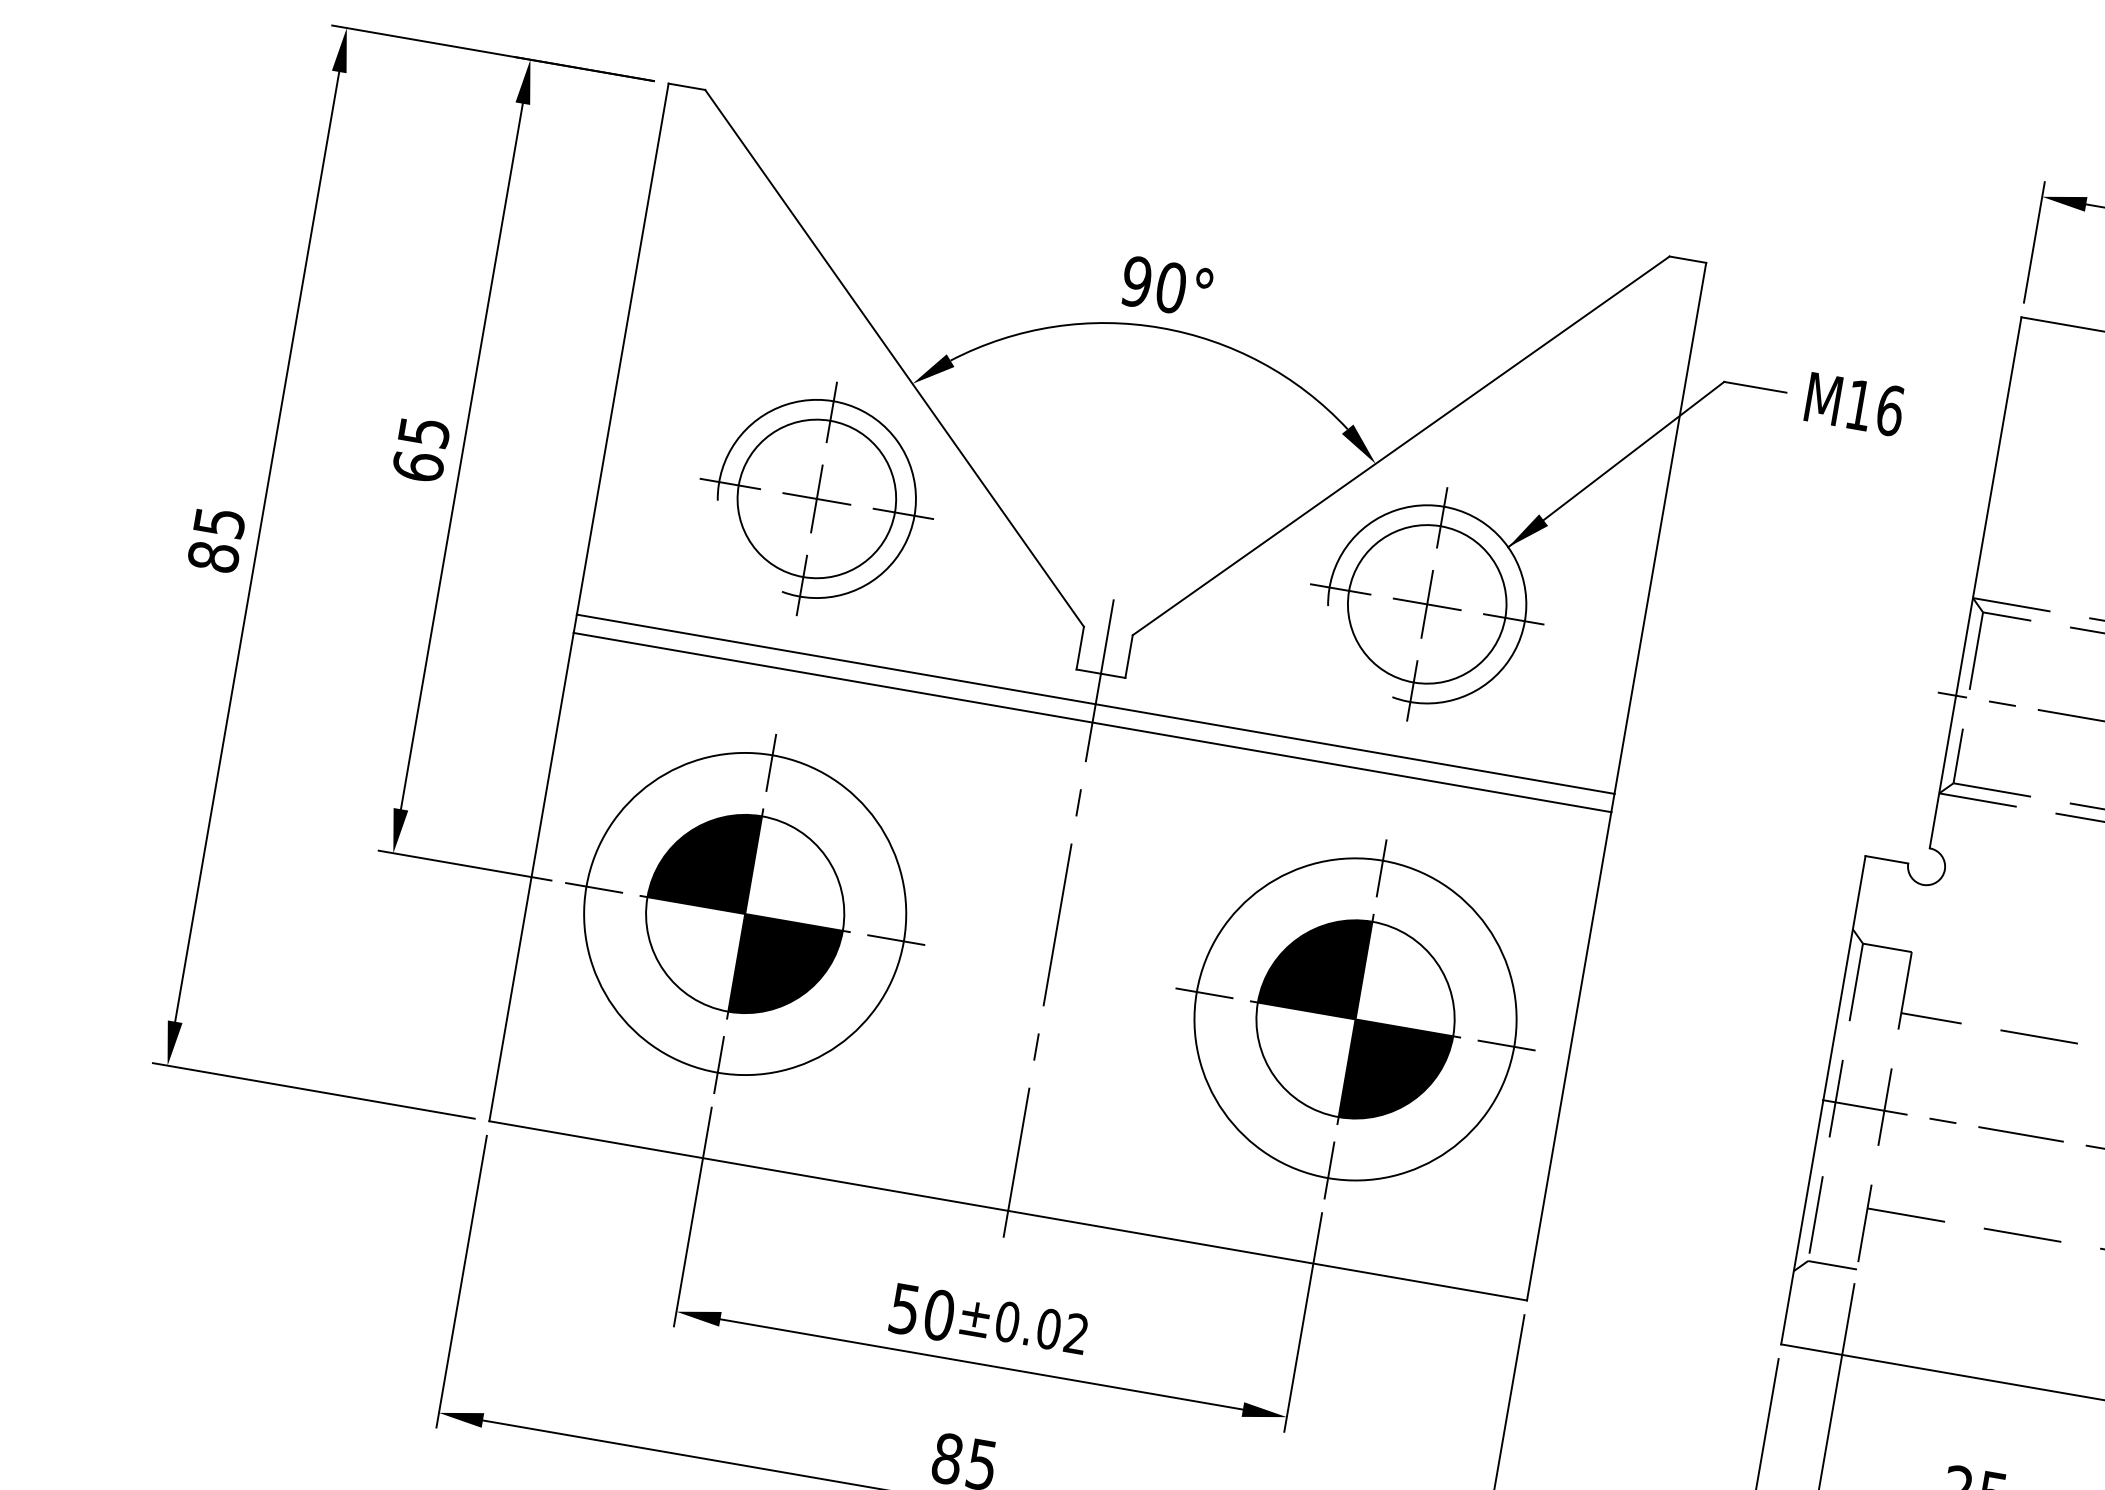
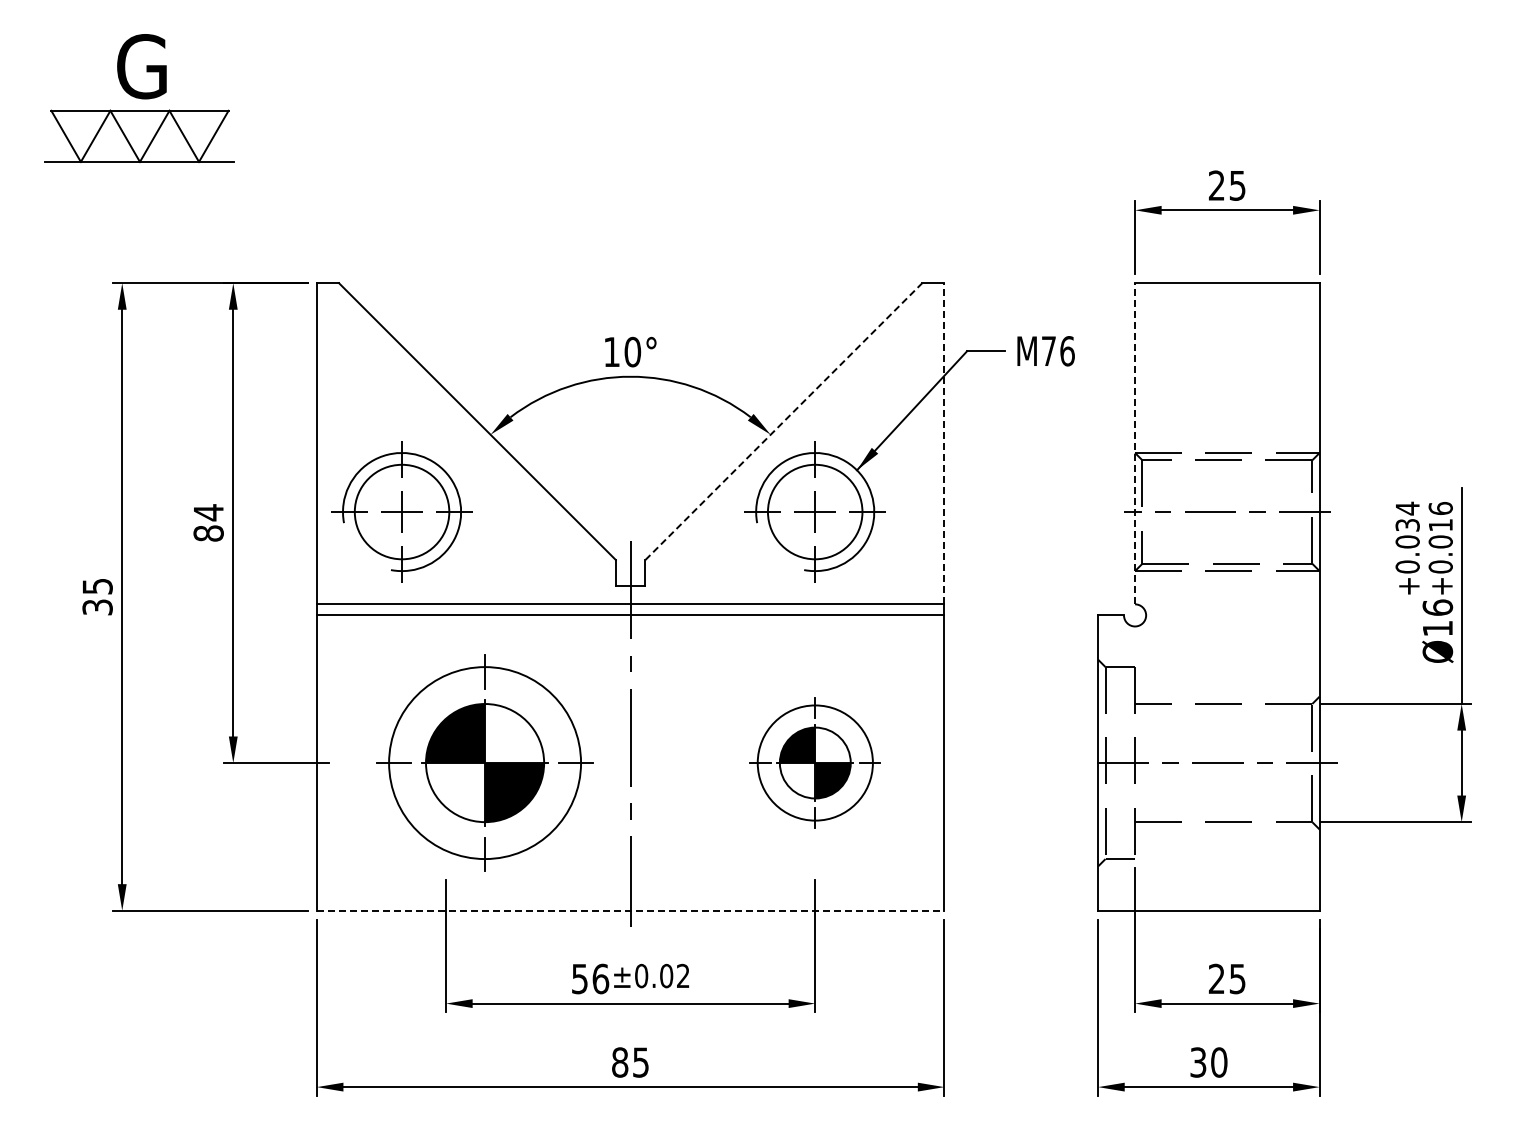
text: (1136, 280) -> (611, 351), 90° -> 10°
text: (1859, 403) -> (1048, 350), M16 -> M76
line: (1400, 445) -> (783, 421), solid -> dashed
text: (421, 448) -> (208, 522), 65 -> 84
part: (816, 497) -> (401, 511), moved
line: (1660, 527) -> (944, 443), solid -> dashed
text: (213, 557) -> (97, 607), 85 -> 35
line: (1976, 582) -> (1135, 443), solid -> dashed
part: (744, 912) -> (484, 762), moved
part: (1356, 1018) -> (815, 762), size x0.6
line: (1008, 1210) -> (630, 910), solid -> dashed
text: (938, 1314) -> (600, 978), 50 -> 56

